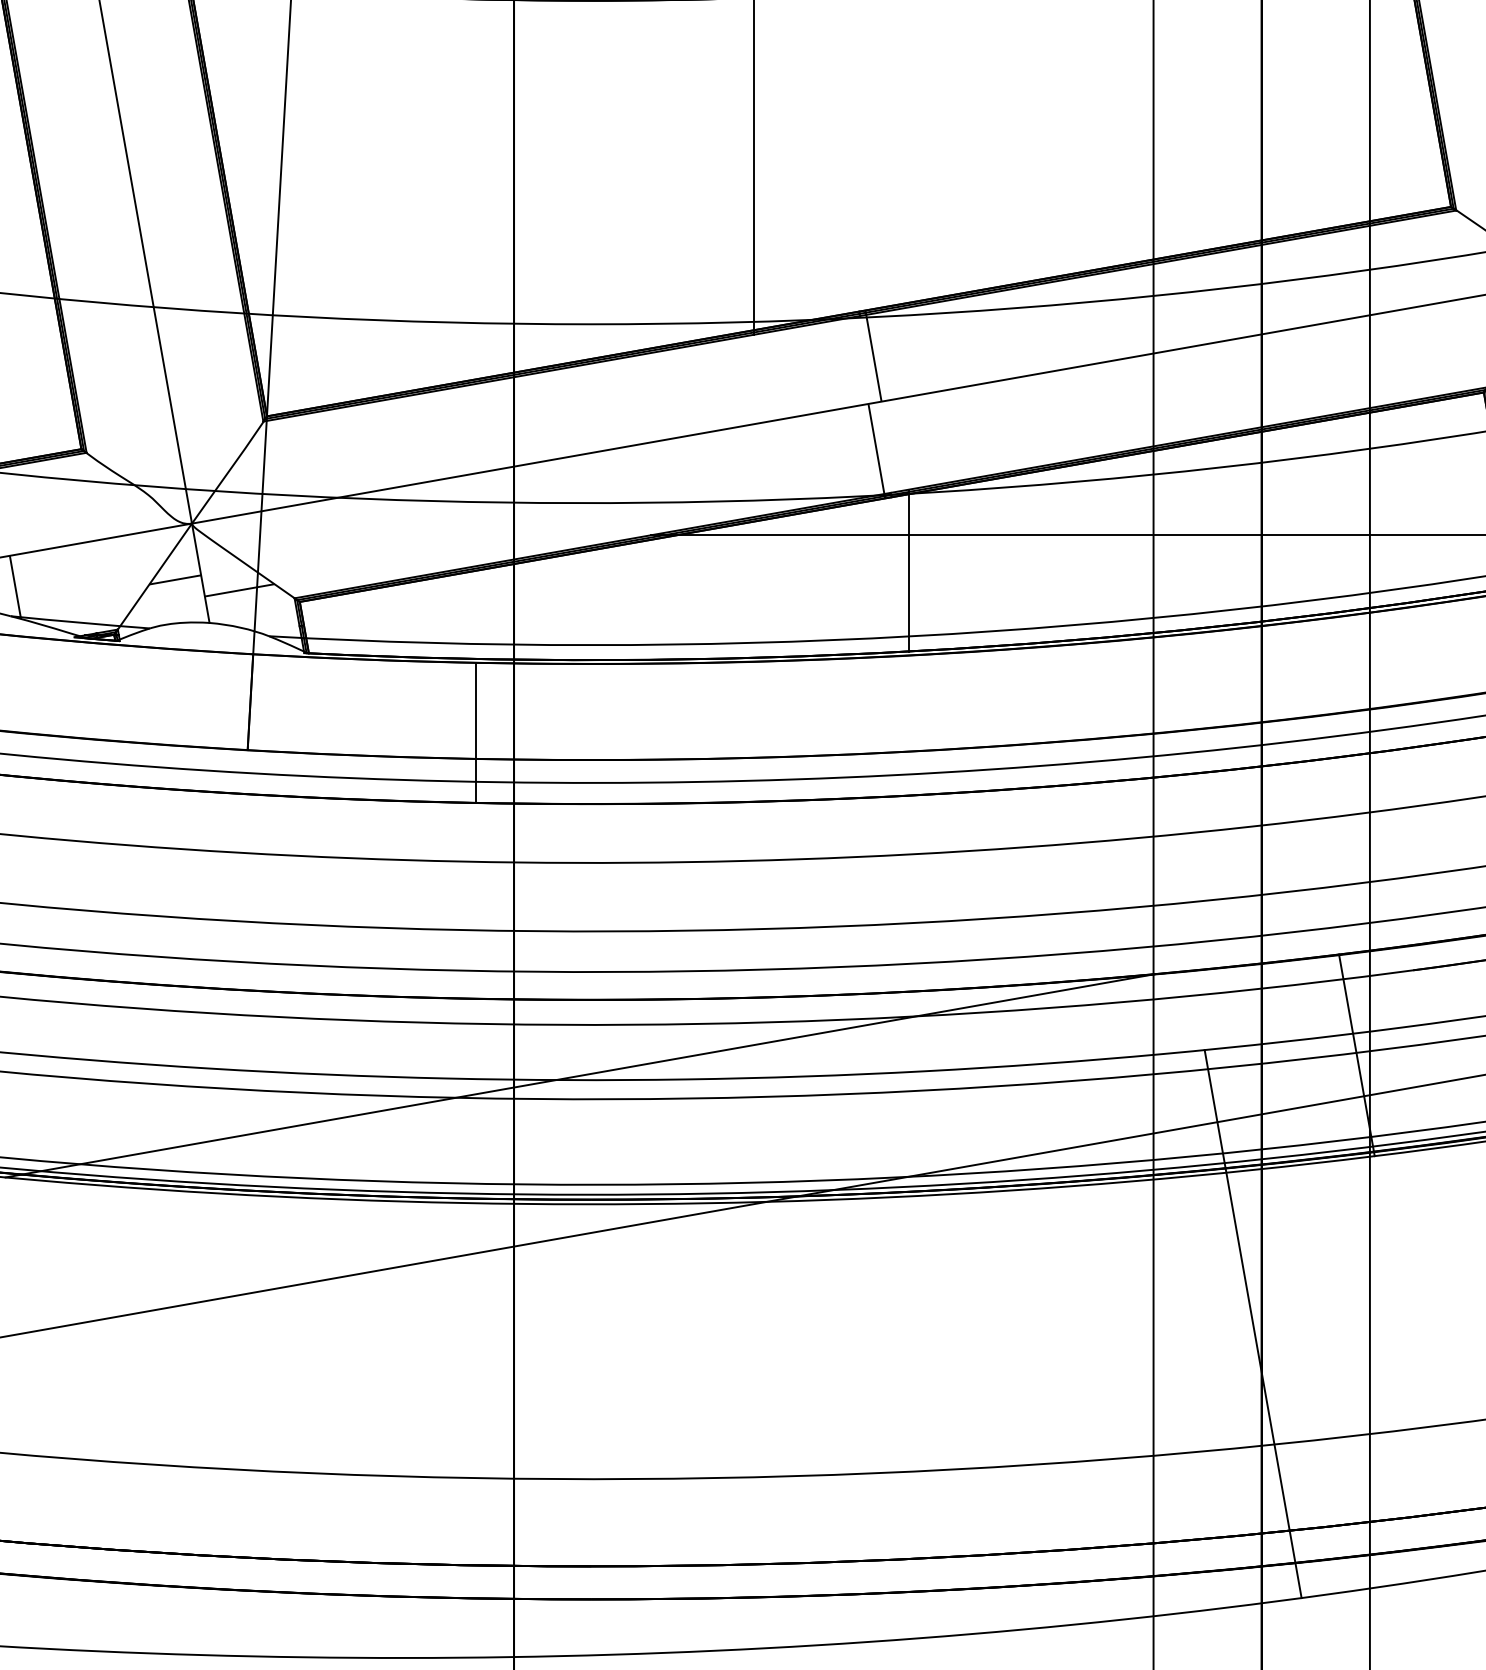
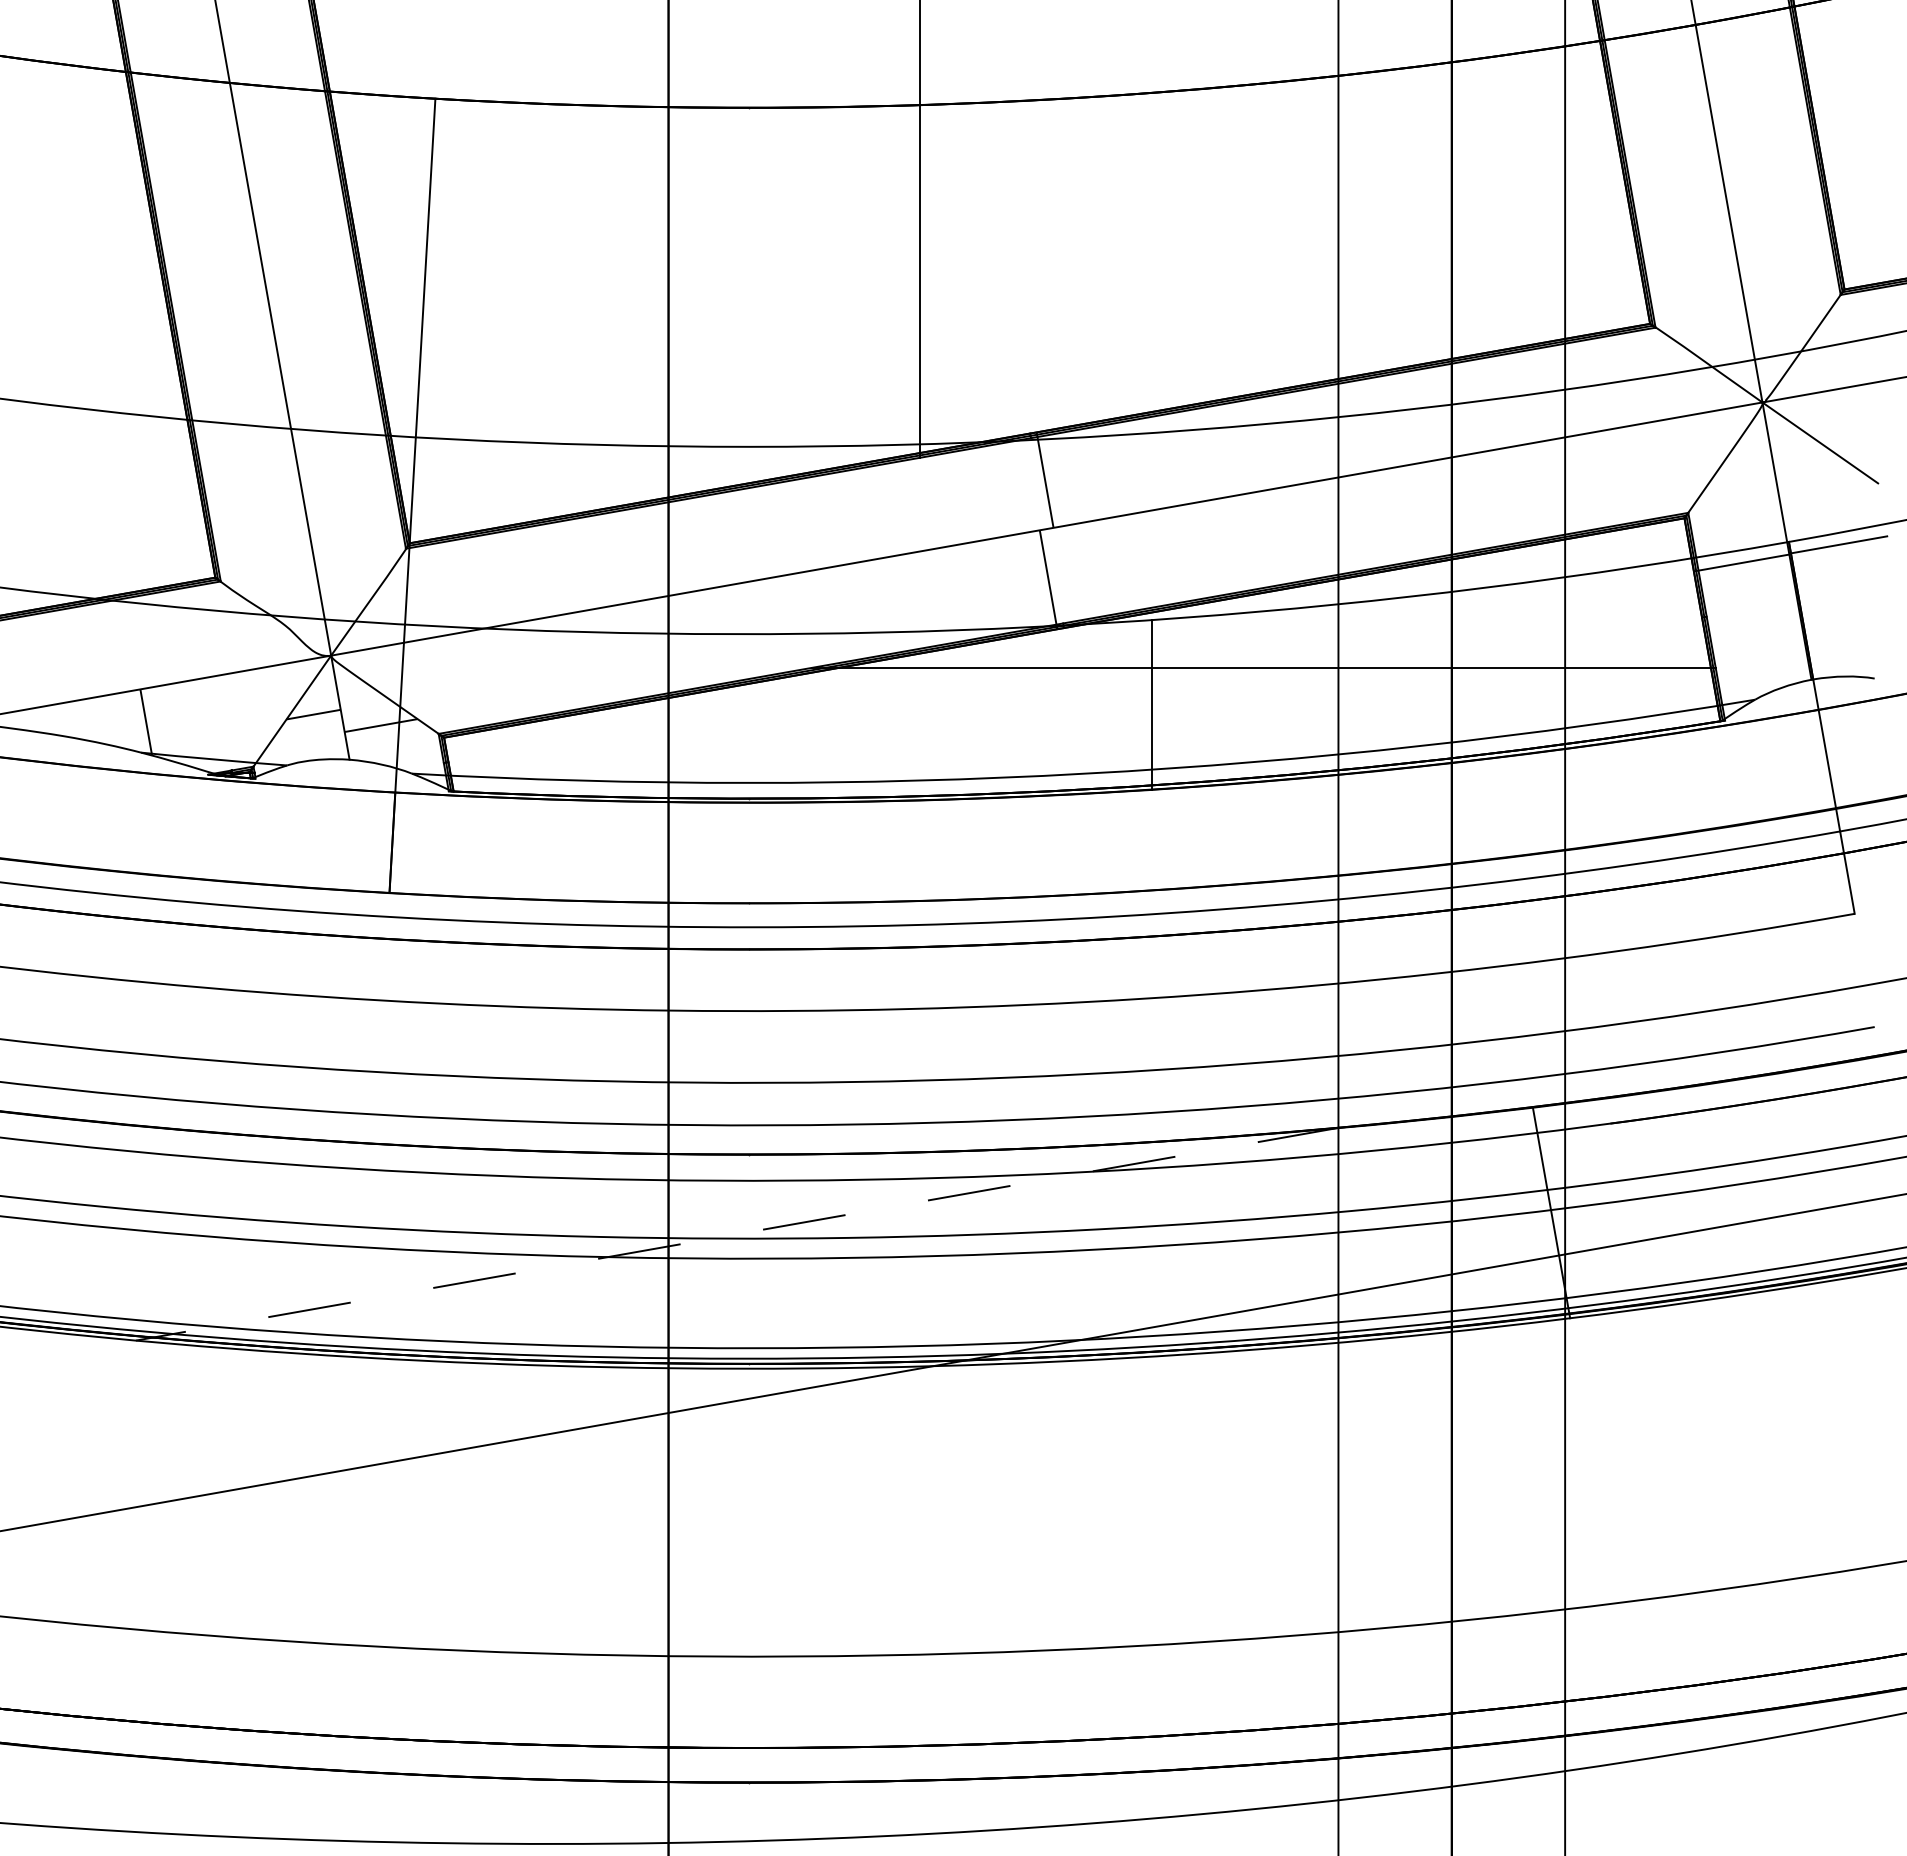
line: (908, 570) -> (1151, 704), moved
line: (475, 732) -> (628, 874), removed
line: (580, 1076) -> (738, 1234), solid -> dashed
line: (1252, 1324) -> (1442, 1494), removed

